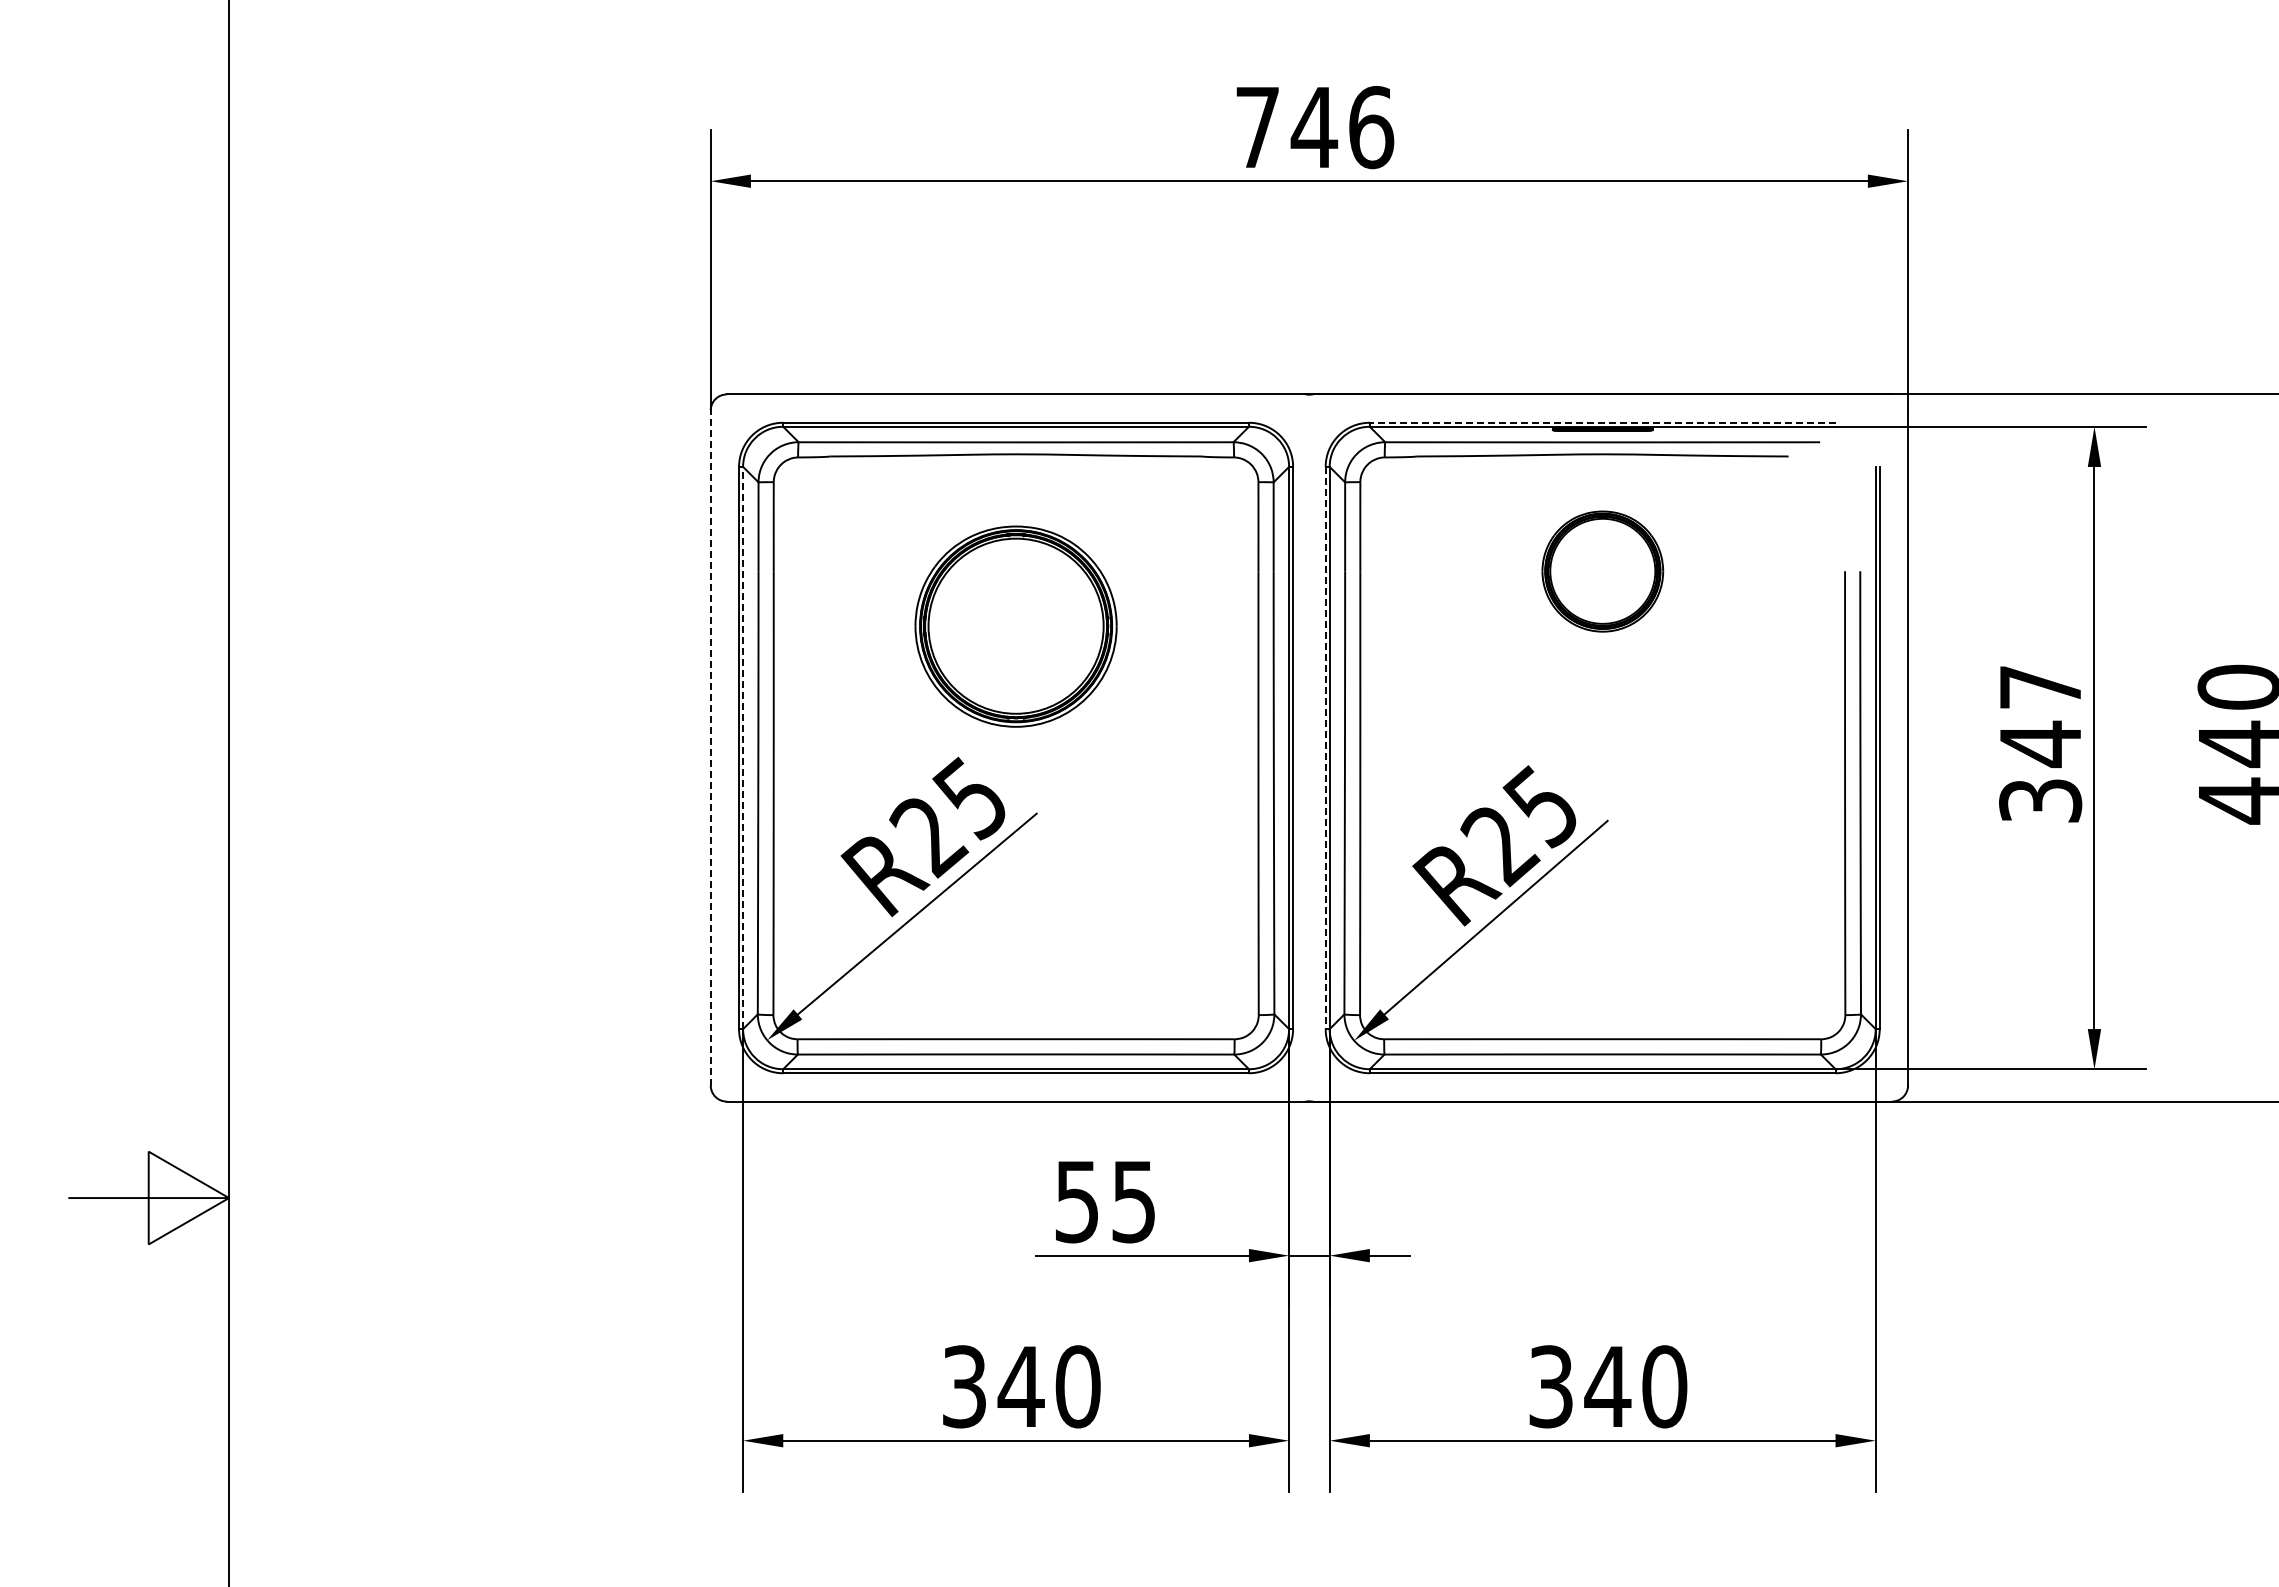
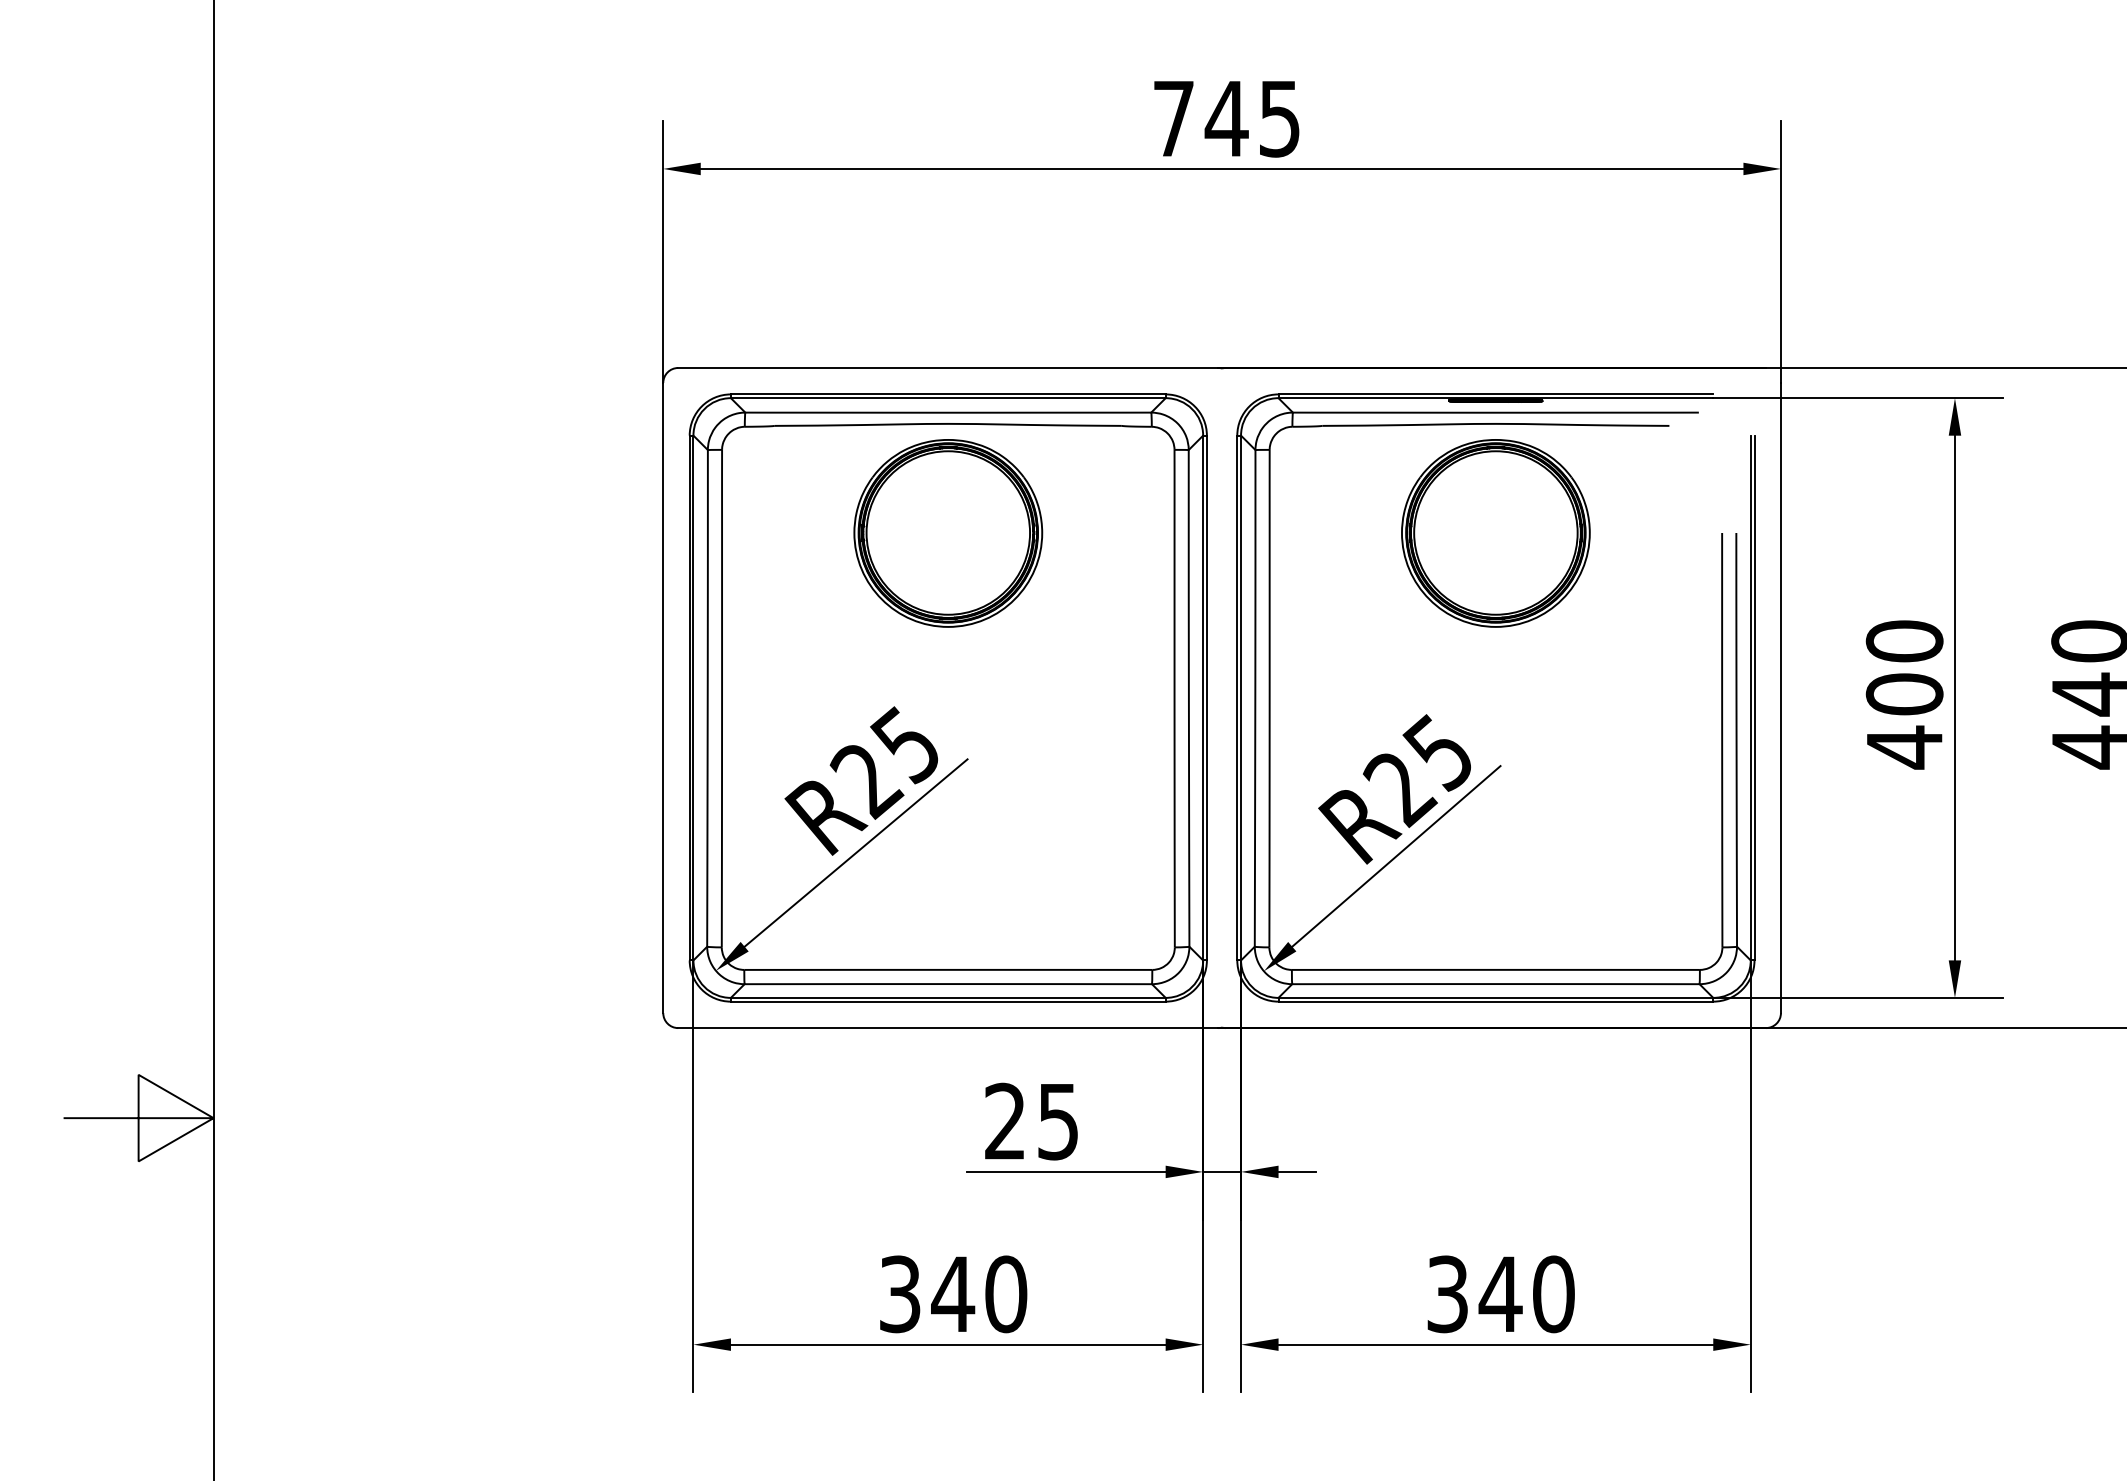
text: (1371, 127) -> (1280, 118), 746 -> 745
line: (1602, 422) -> (1495, 394), dashed -> solid
part: (1602, 571) -> (1495, 533), size x1.67
part: (1015, 626) -> (947, 533), moved
text: (2040, 744) -> (1904, 694), 347 -> 400
line: (710, 747) -> (663, 697), dashed -> solid
line: (743, 747) -> (693, 697), dashed -> solid
line: (1325, 748) -> (1237, 698), dashed -> solid
text: (1076, 1201) -> (1004, 1121), 55 -> 25

